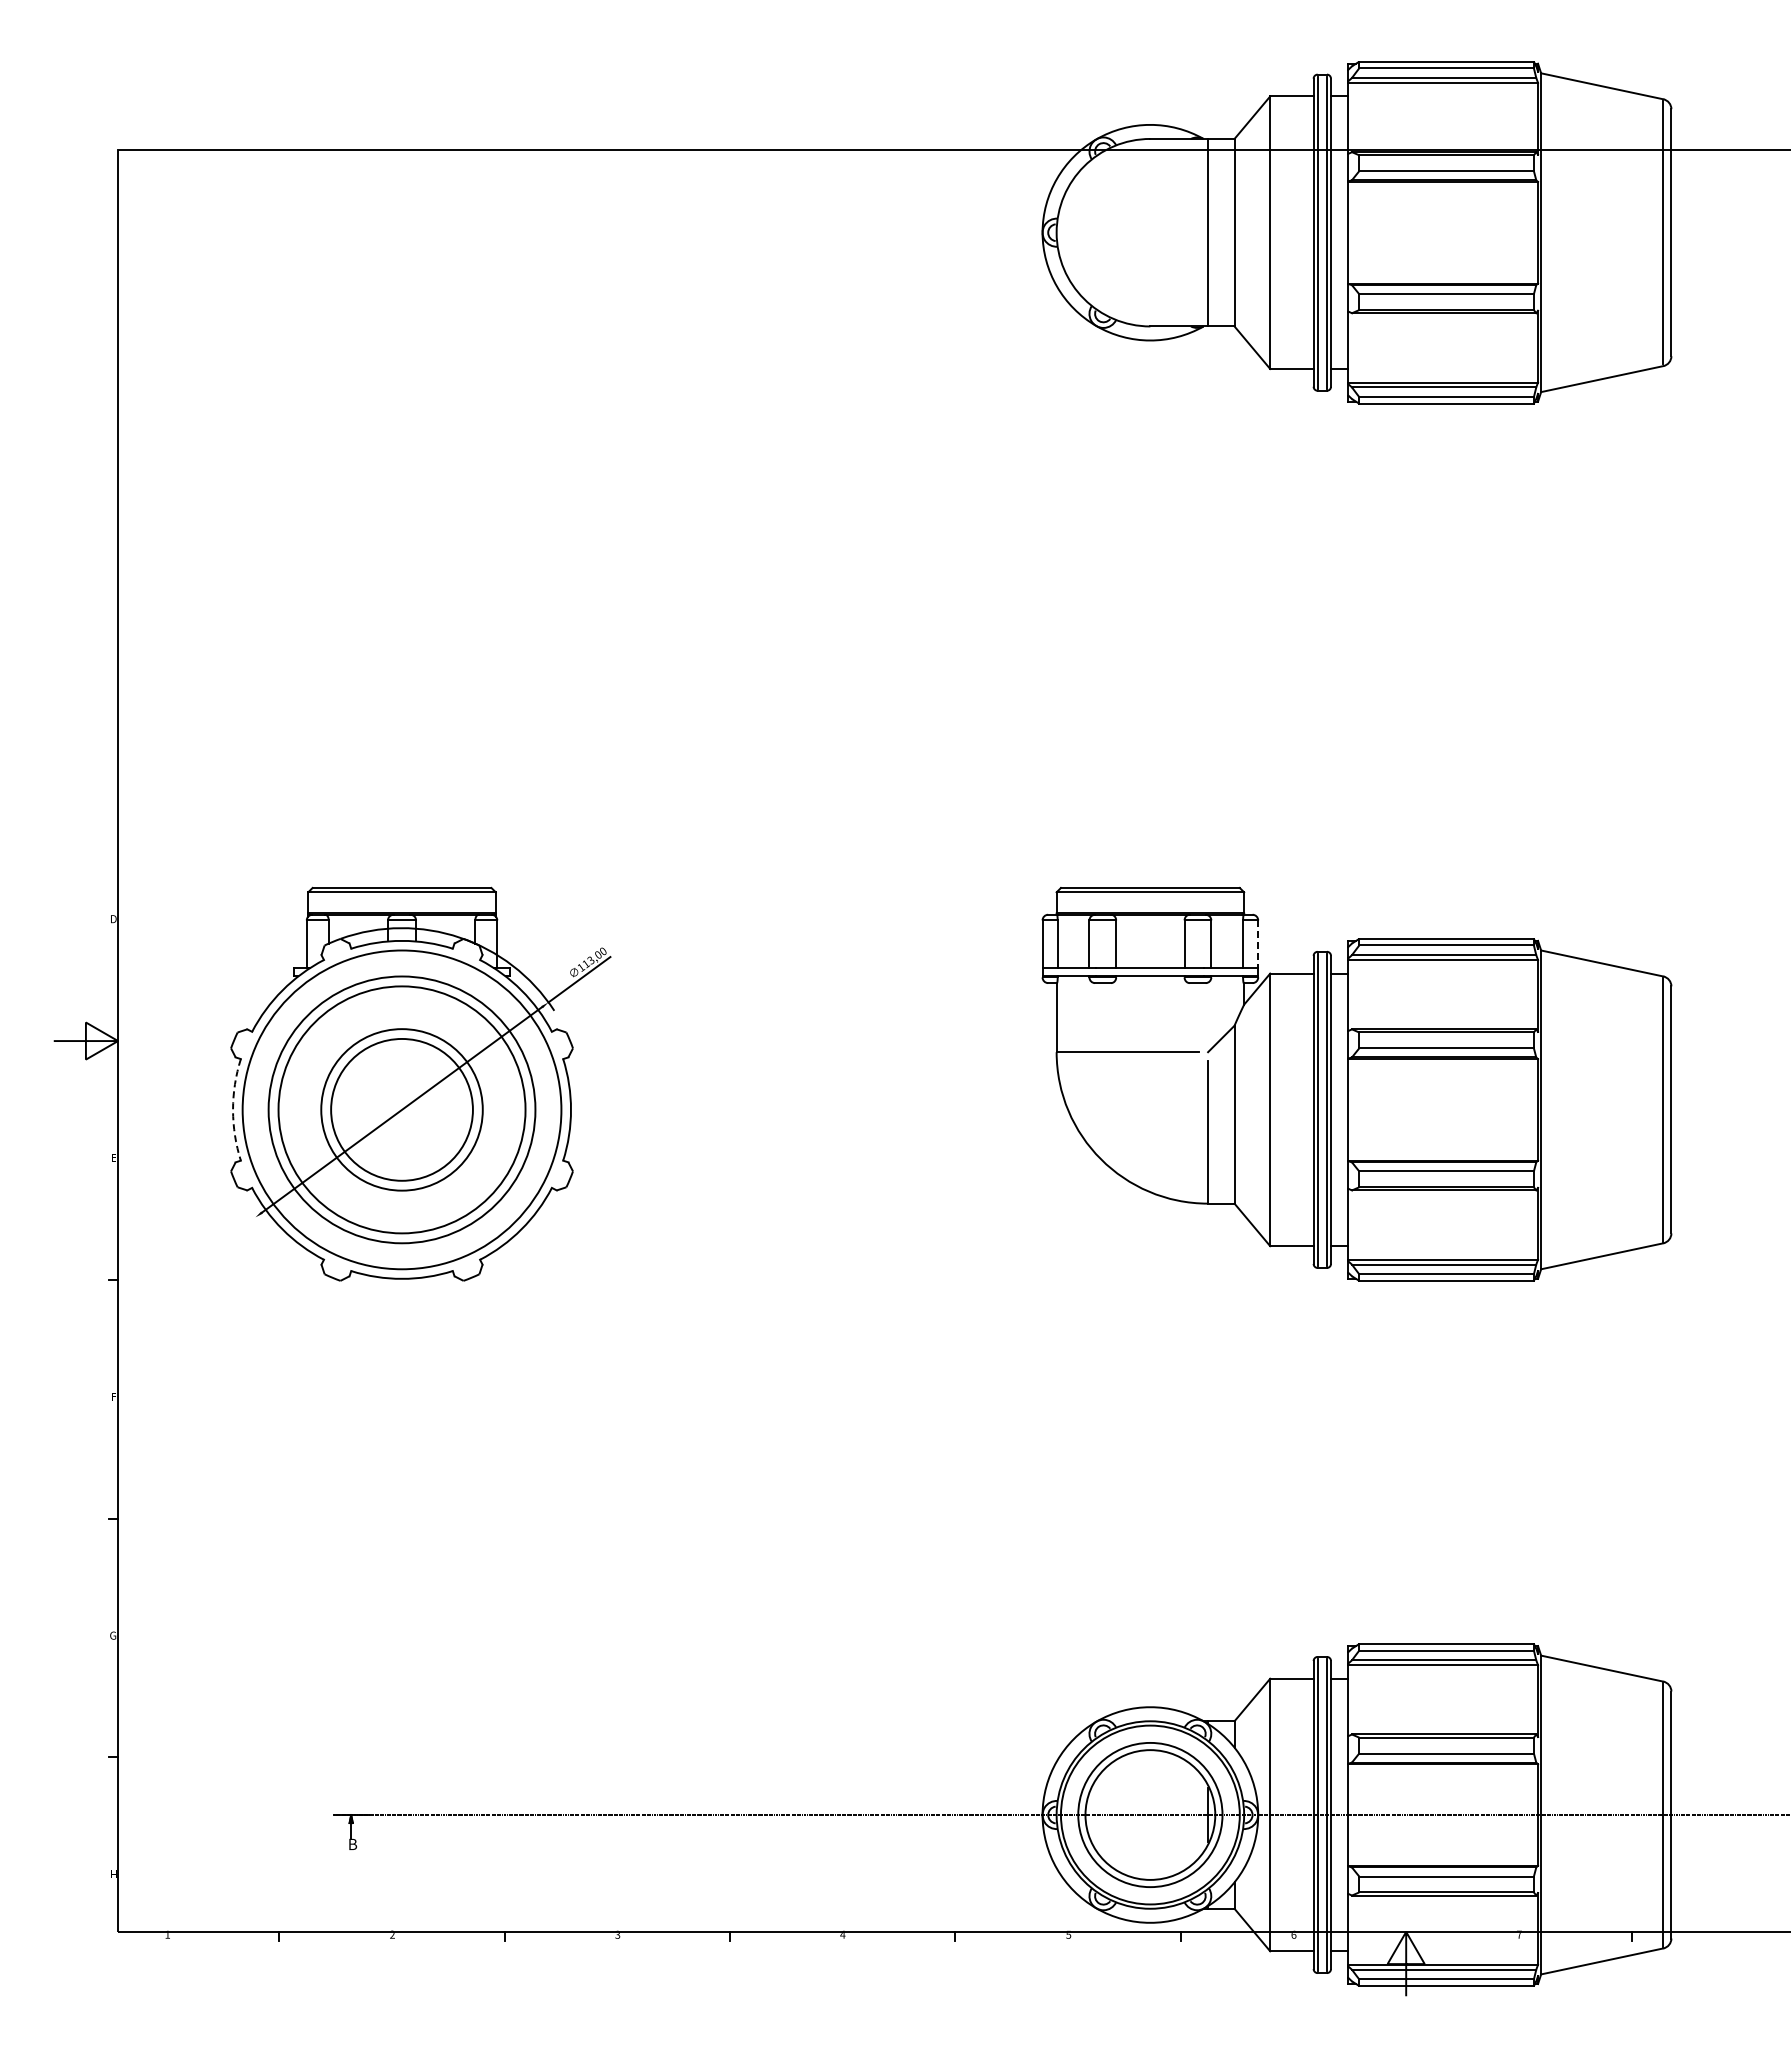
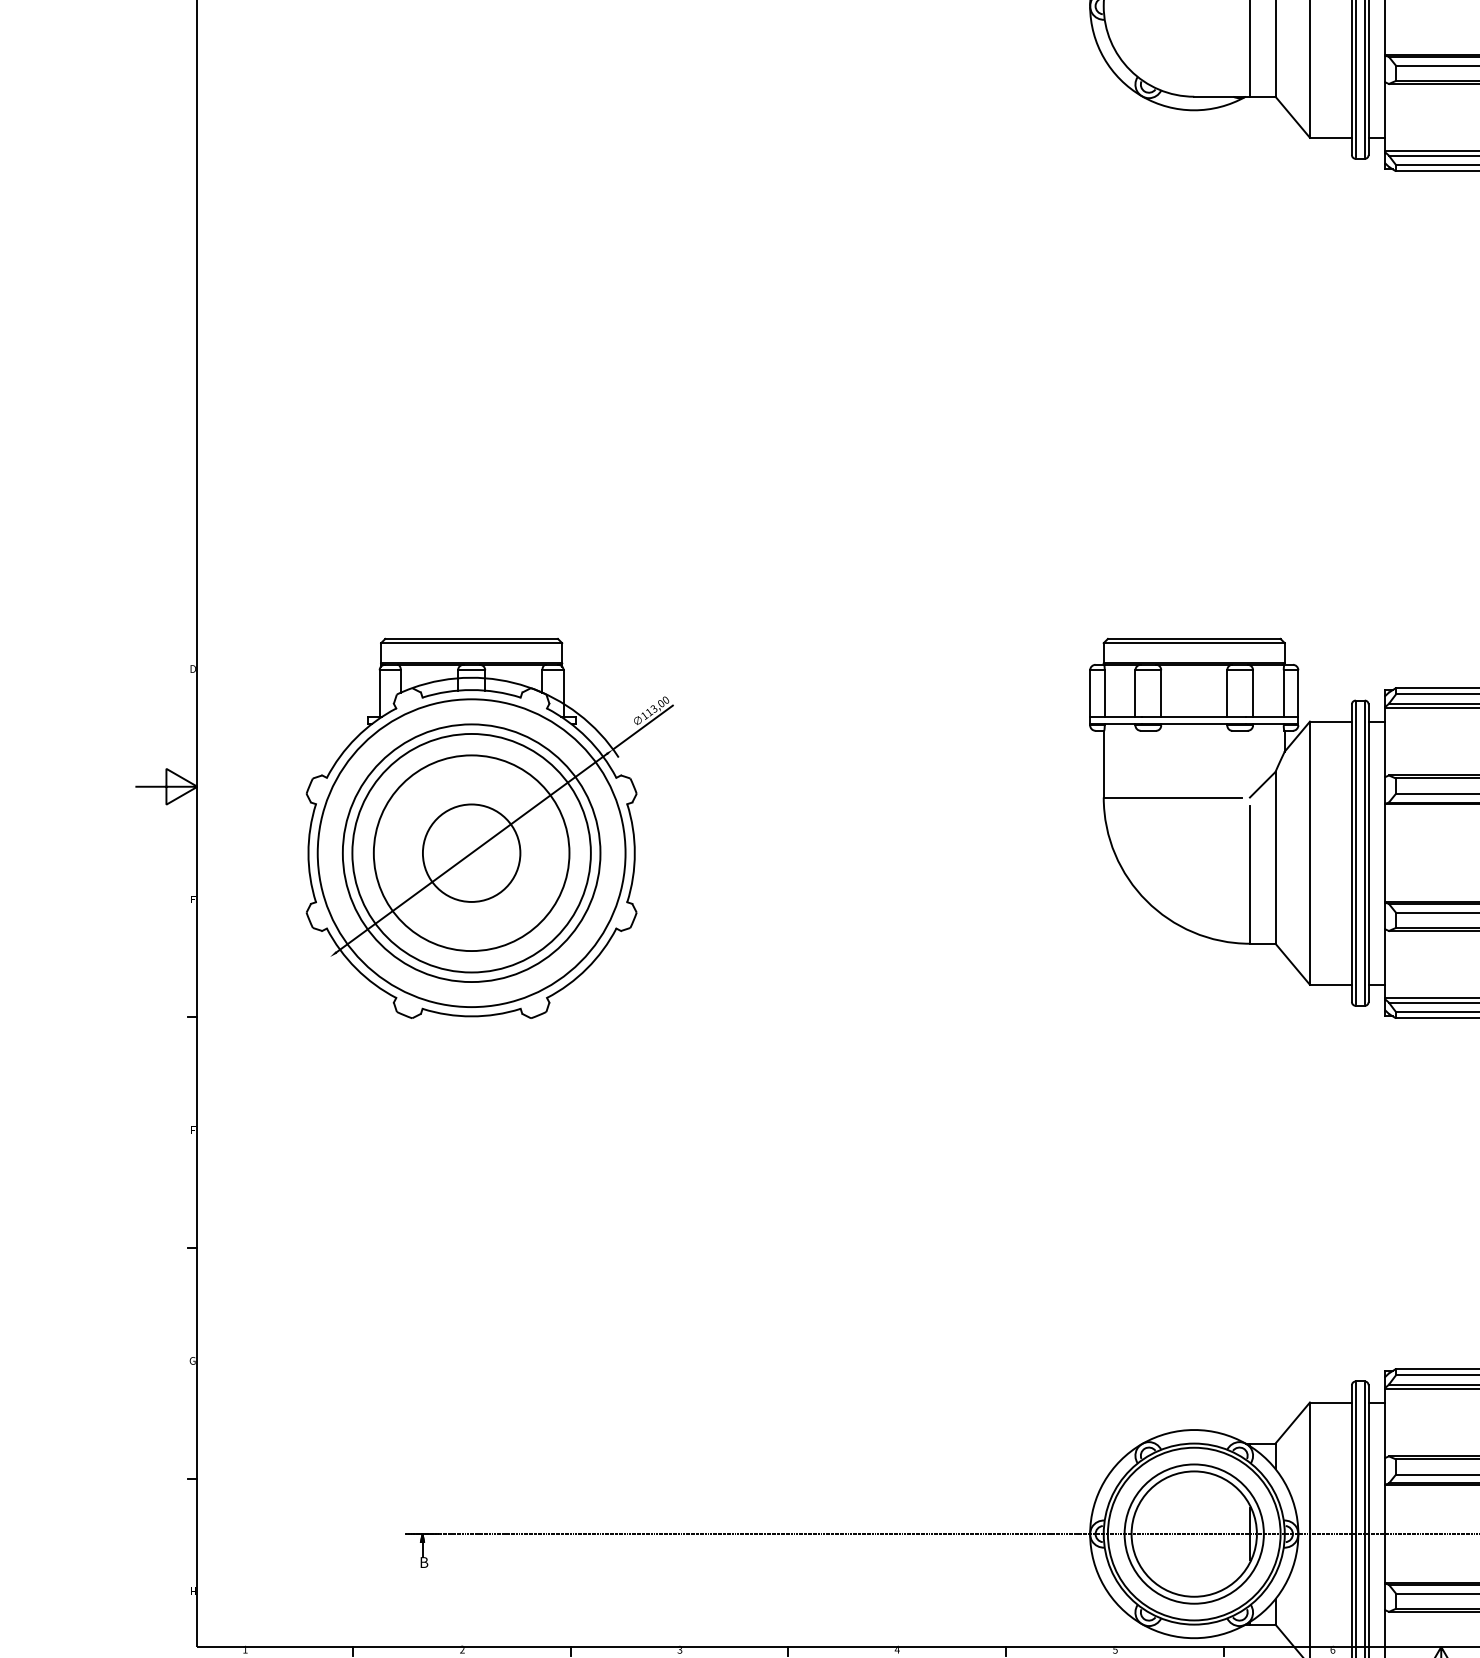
line: (1258, 944) -> (1298, 693), dashed -> solid
arc: (233, 1109) -> (308, 852), dashed -> solid
circle: (401, 1109) -> (471, 852), size x0.62
circle: (401, 1109) -> (471, 852), size x1.43

